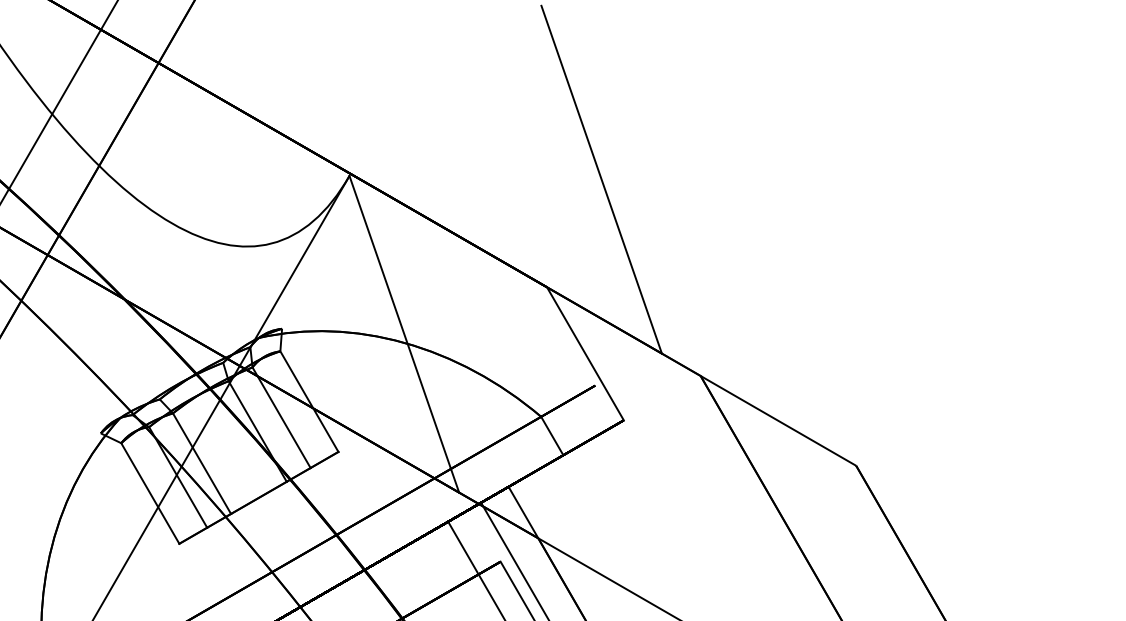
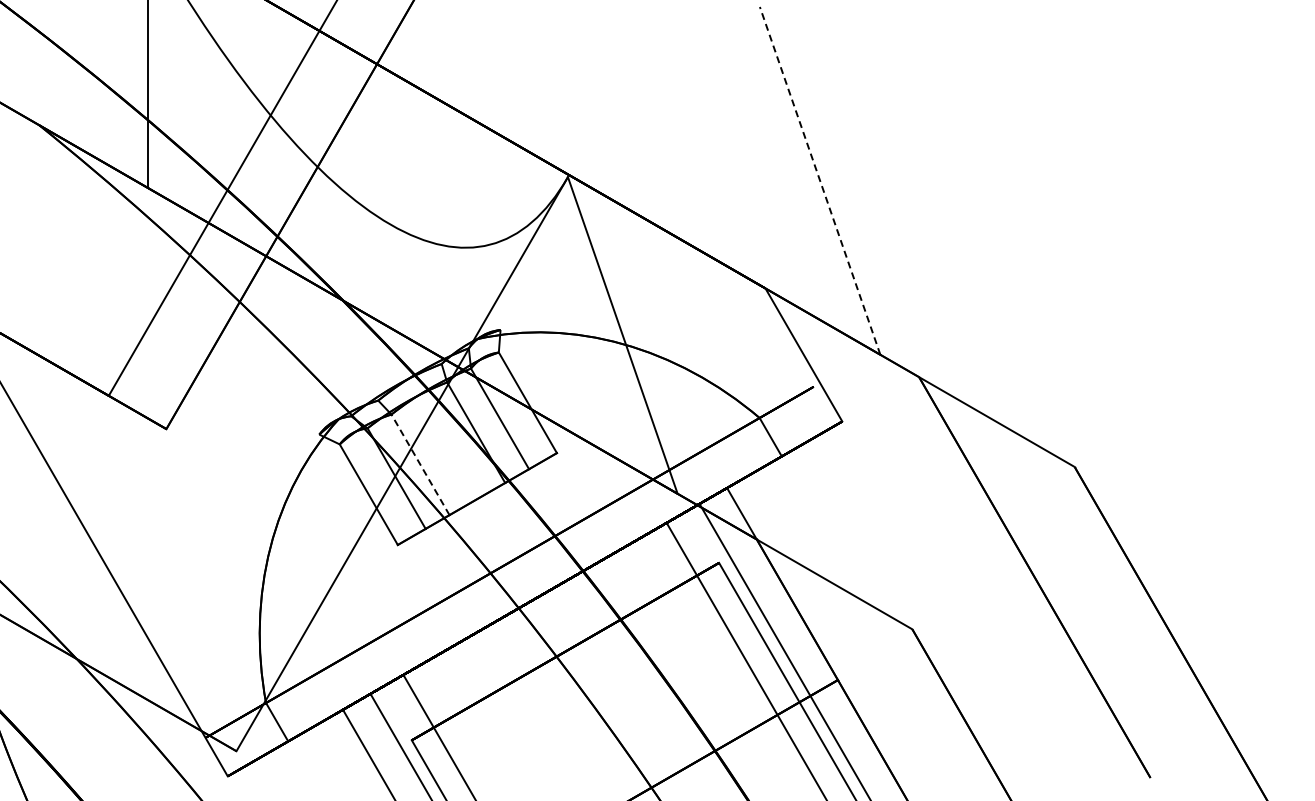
line: (601, 179) -> (819, 180), solid -> dashed
line: (202, 463) -> (420, 464), solid -> dashed

